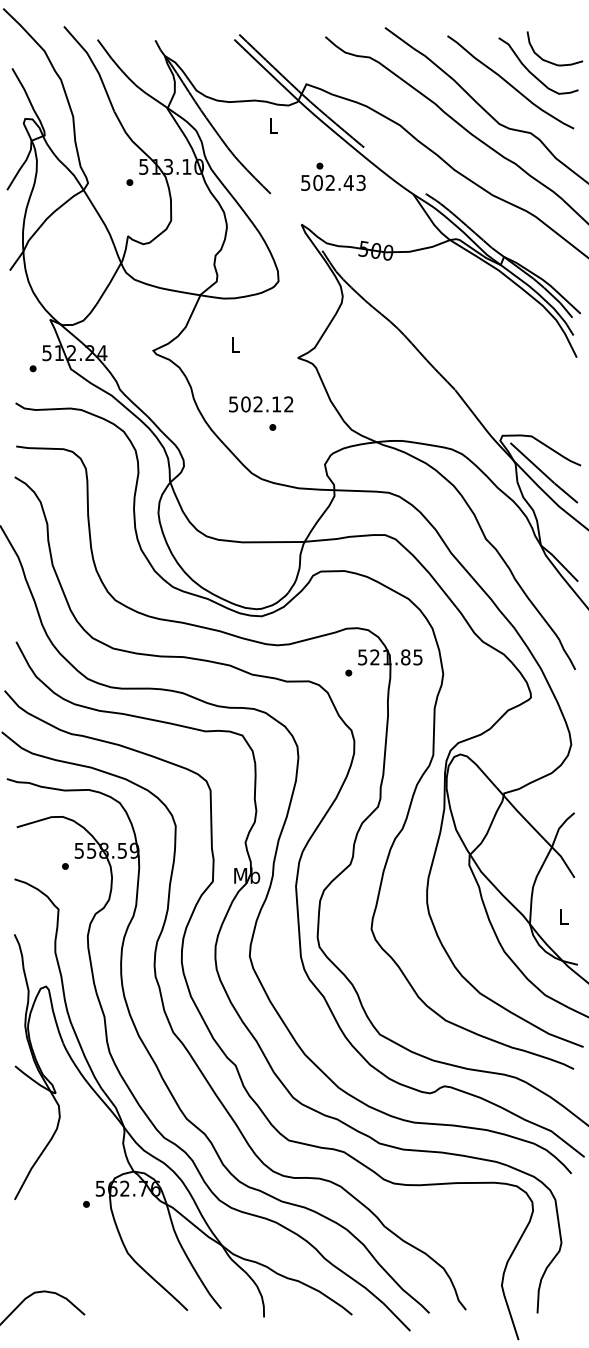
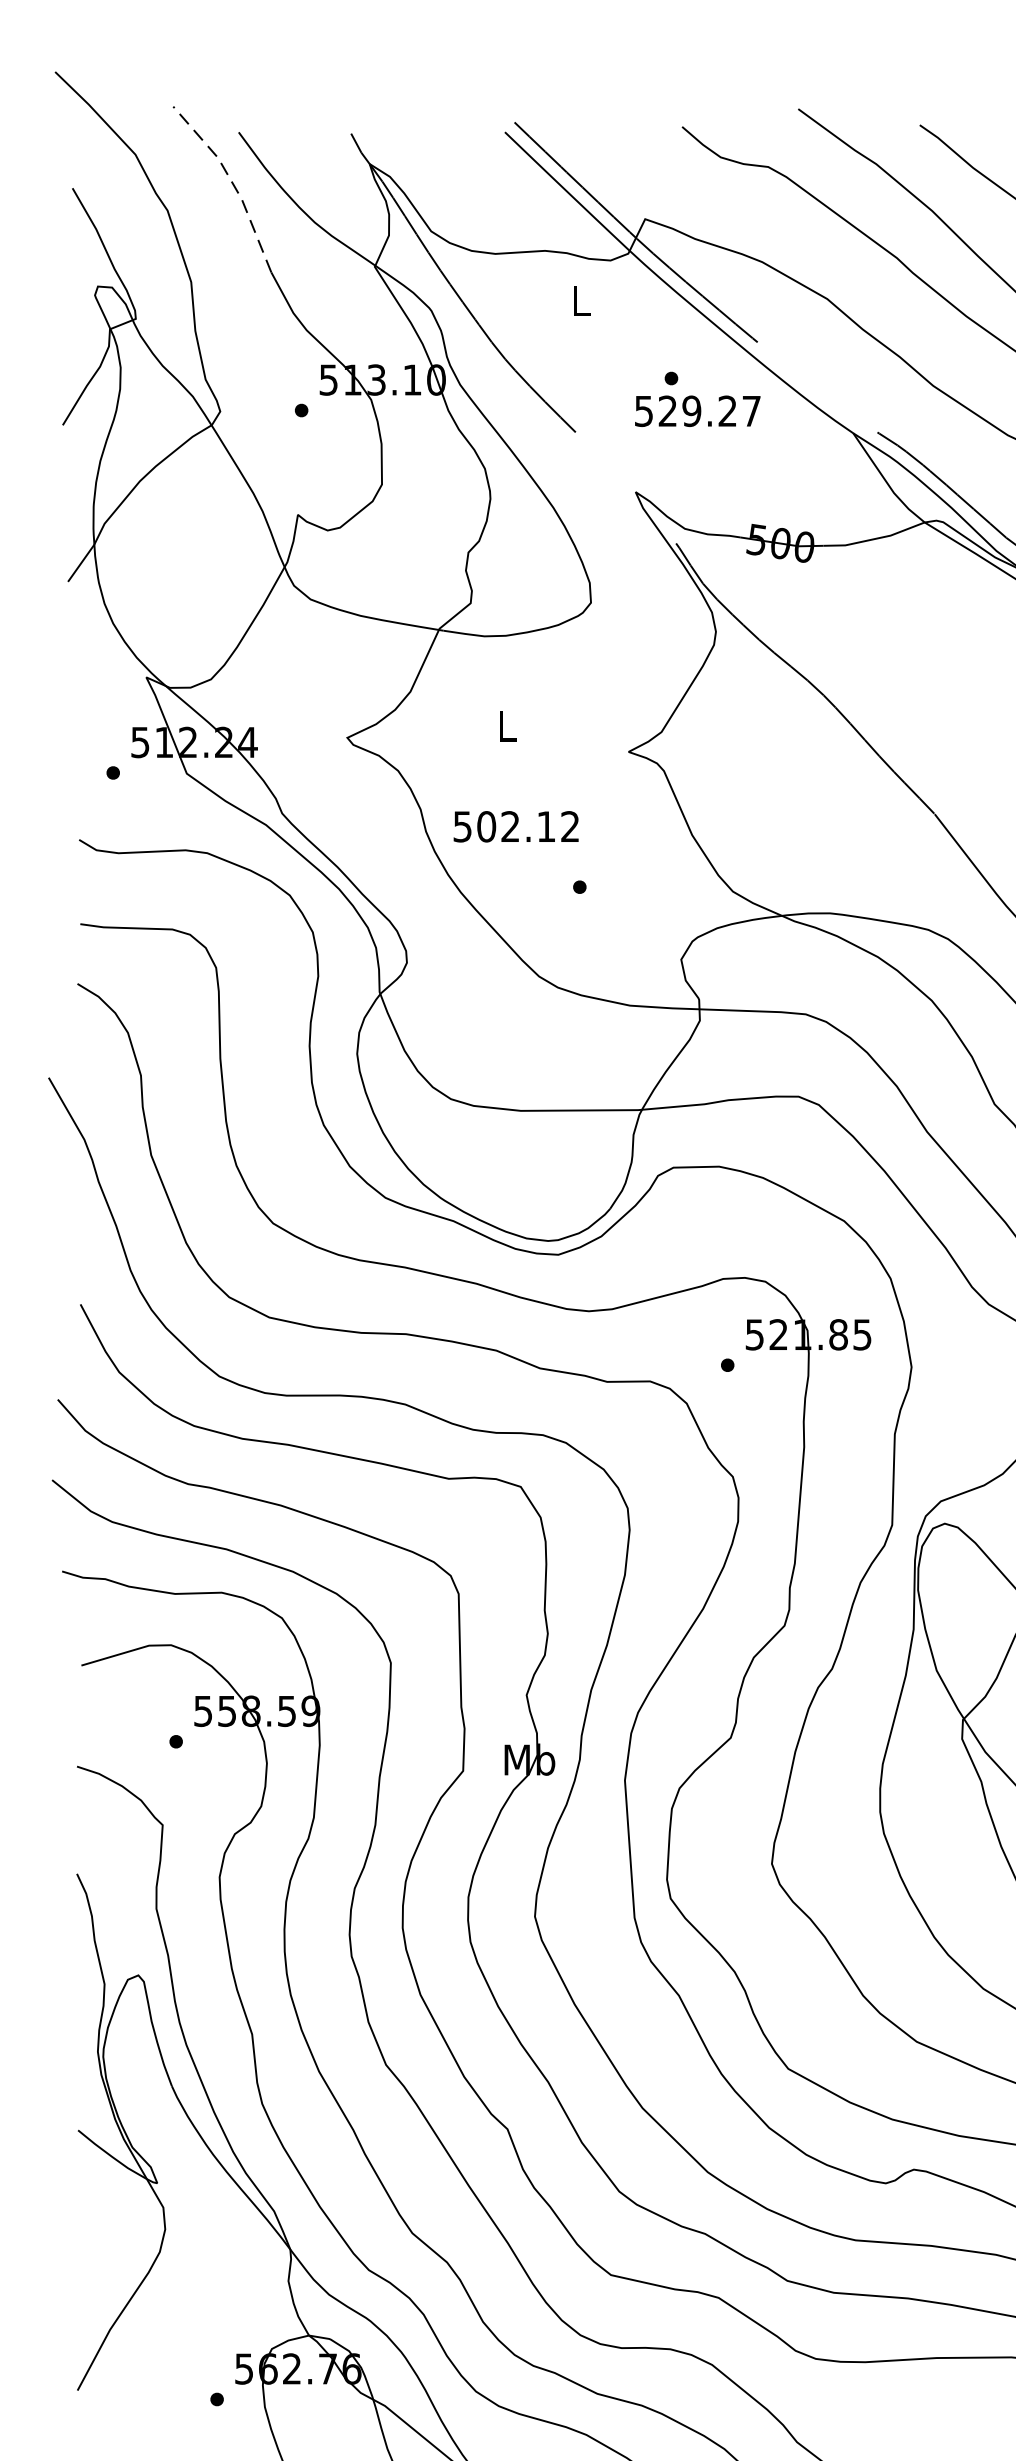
line: (94, 65) -> (232, 182), solid -> dashed
text: (339, 182) -> (709, 410), 502.43 -> 529.27
text: (261, 404) -> (516, 826), moved

